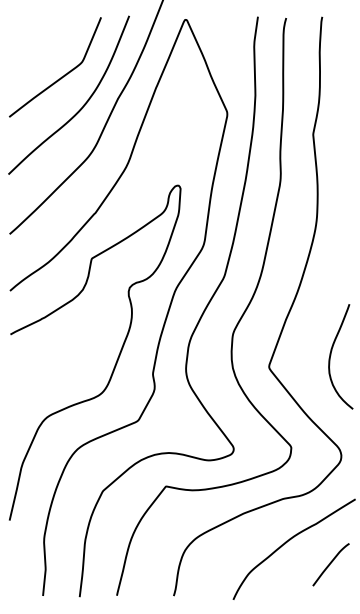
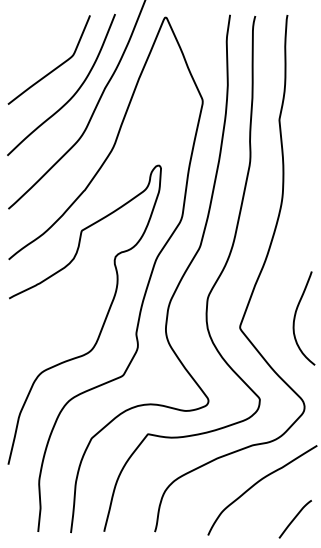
curve: (330, 564) -> (294, 519), moved

